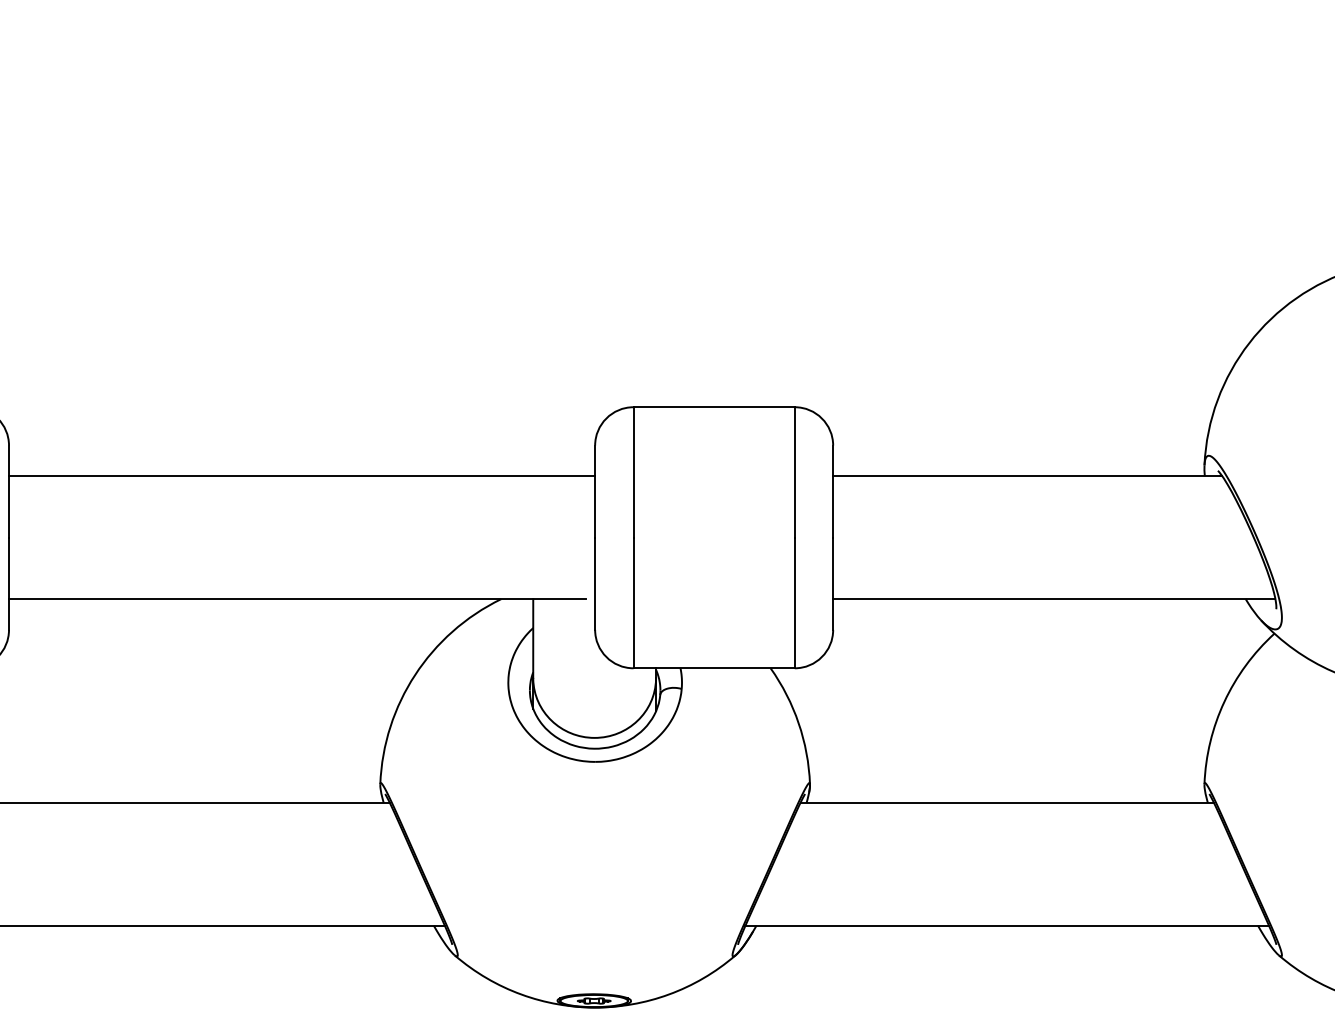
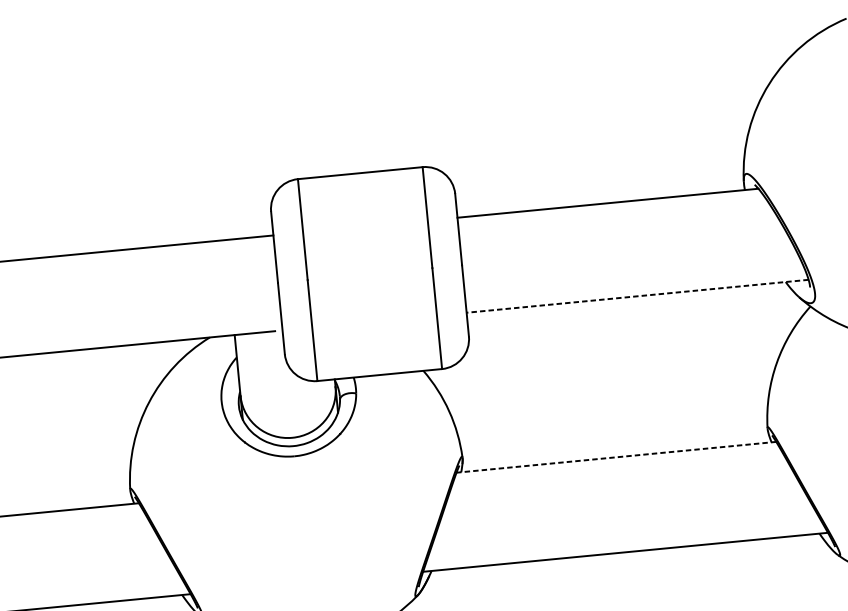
line: (1053, 599) -> (637, 296), solid -> dashed
line: (1007, 802) -> (616, 456), solid -> dashed

